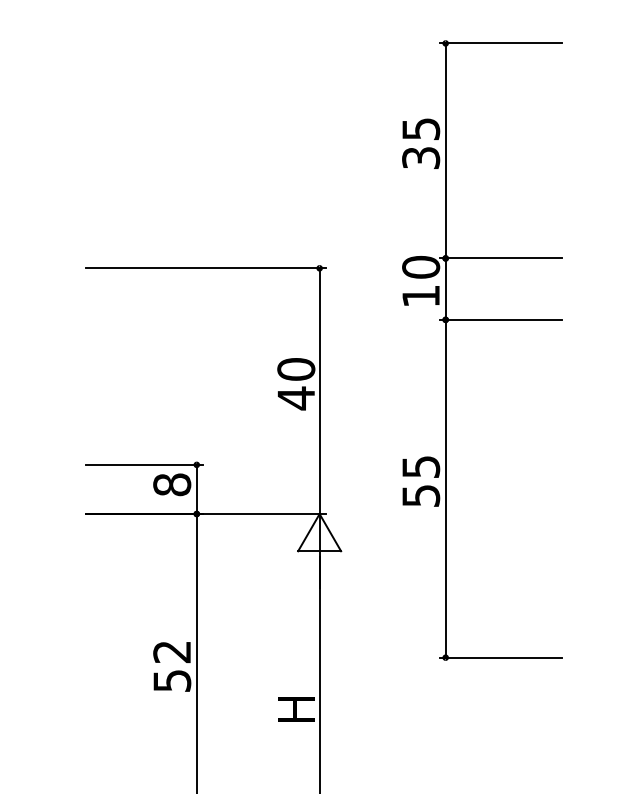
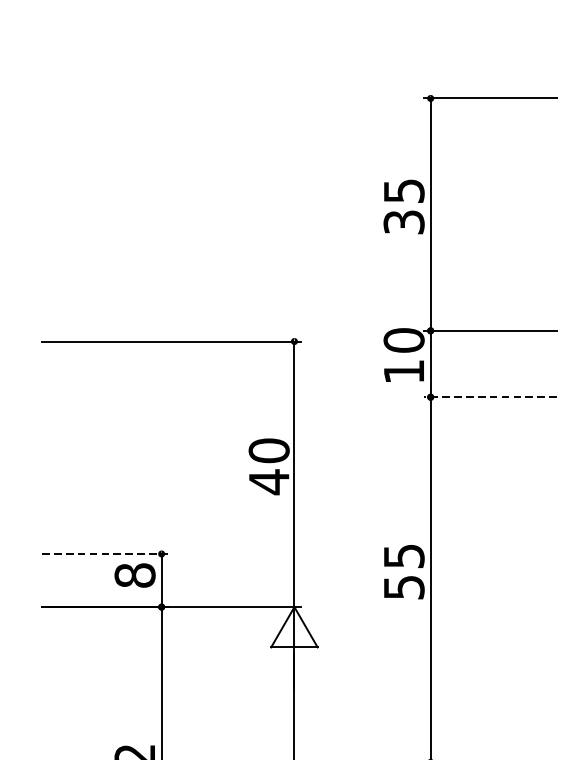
line: (500, 319) -> (489, 396), solid -> dashed
line: (145, 464) -> (106, 553), solid -> dashed

